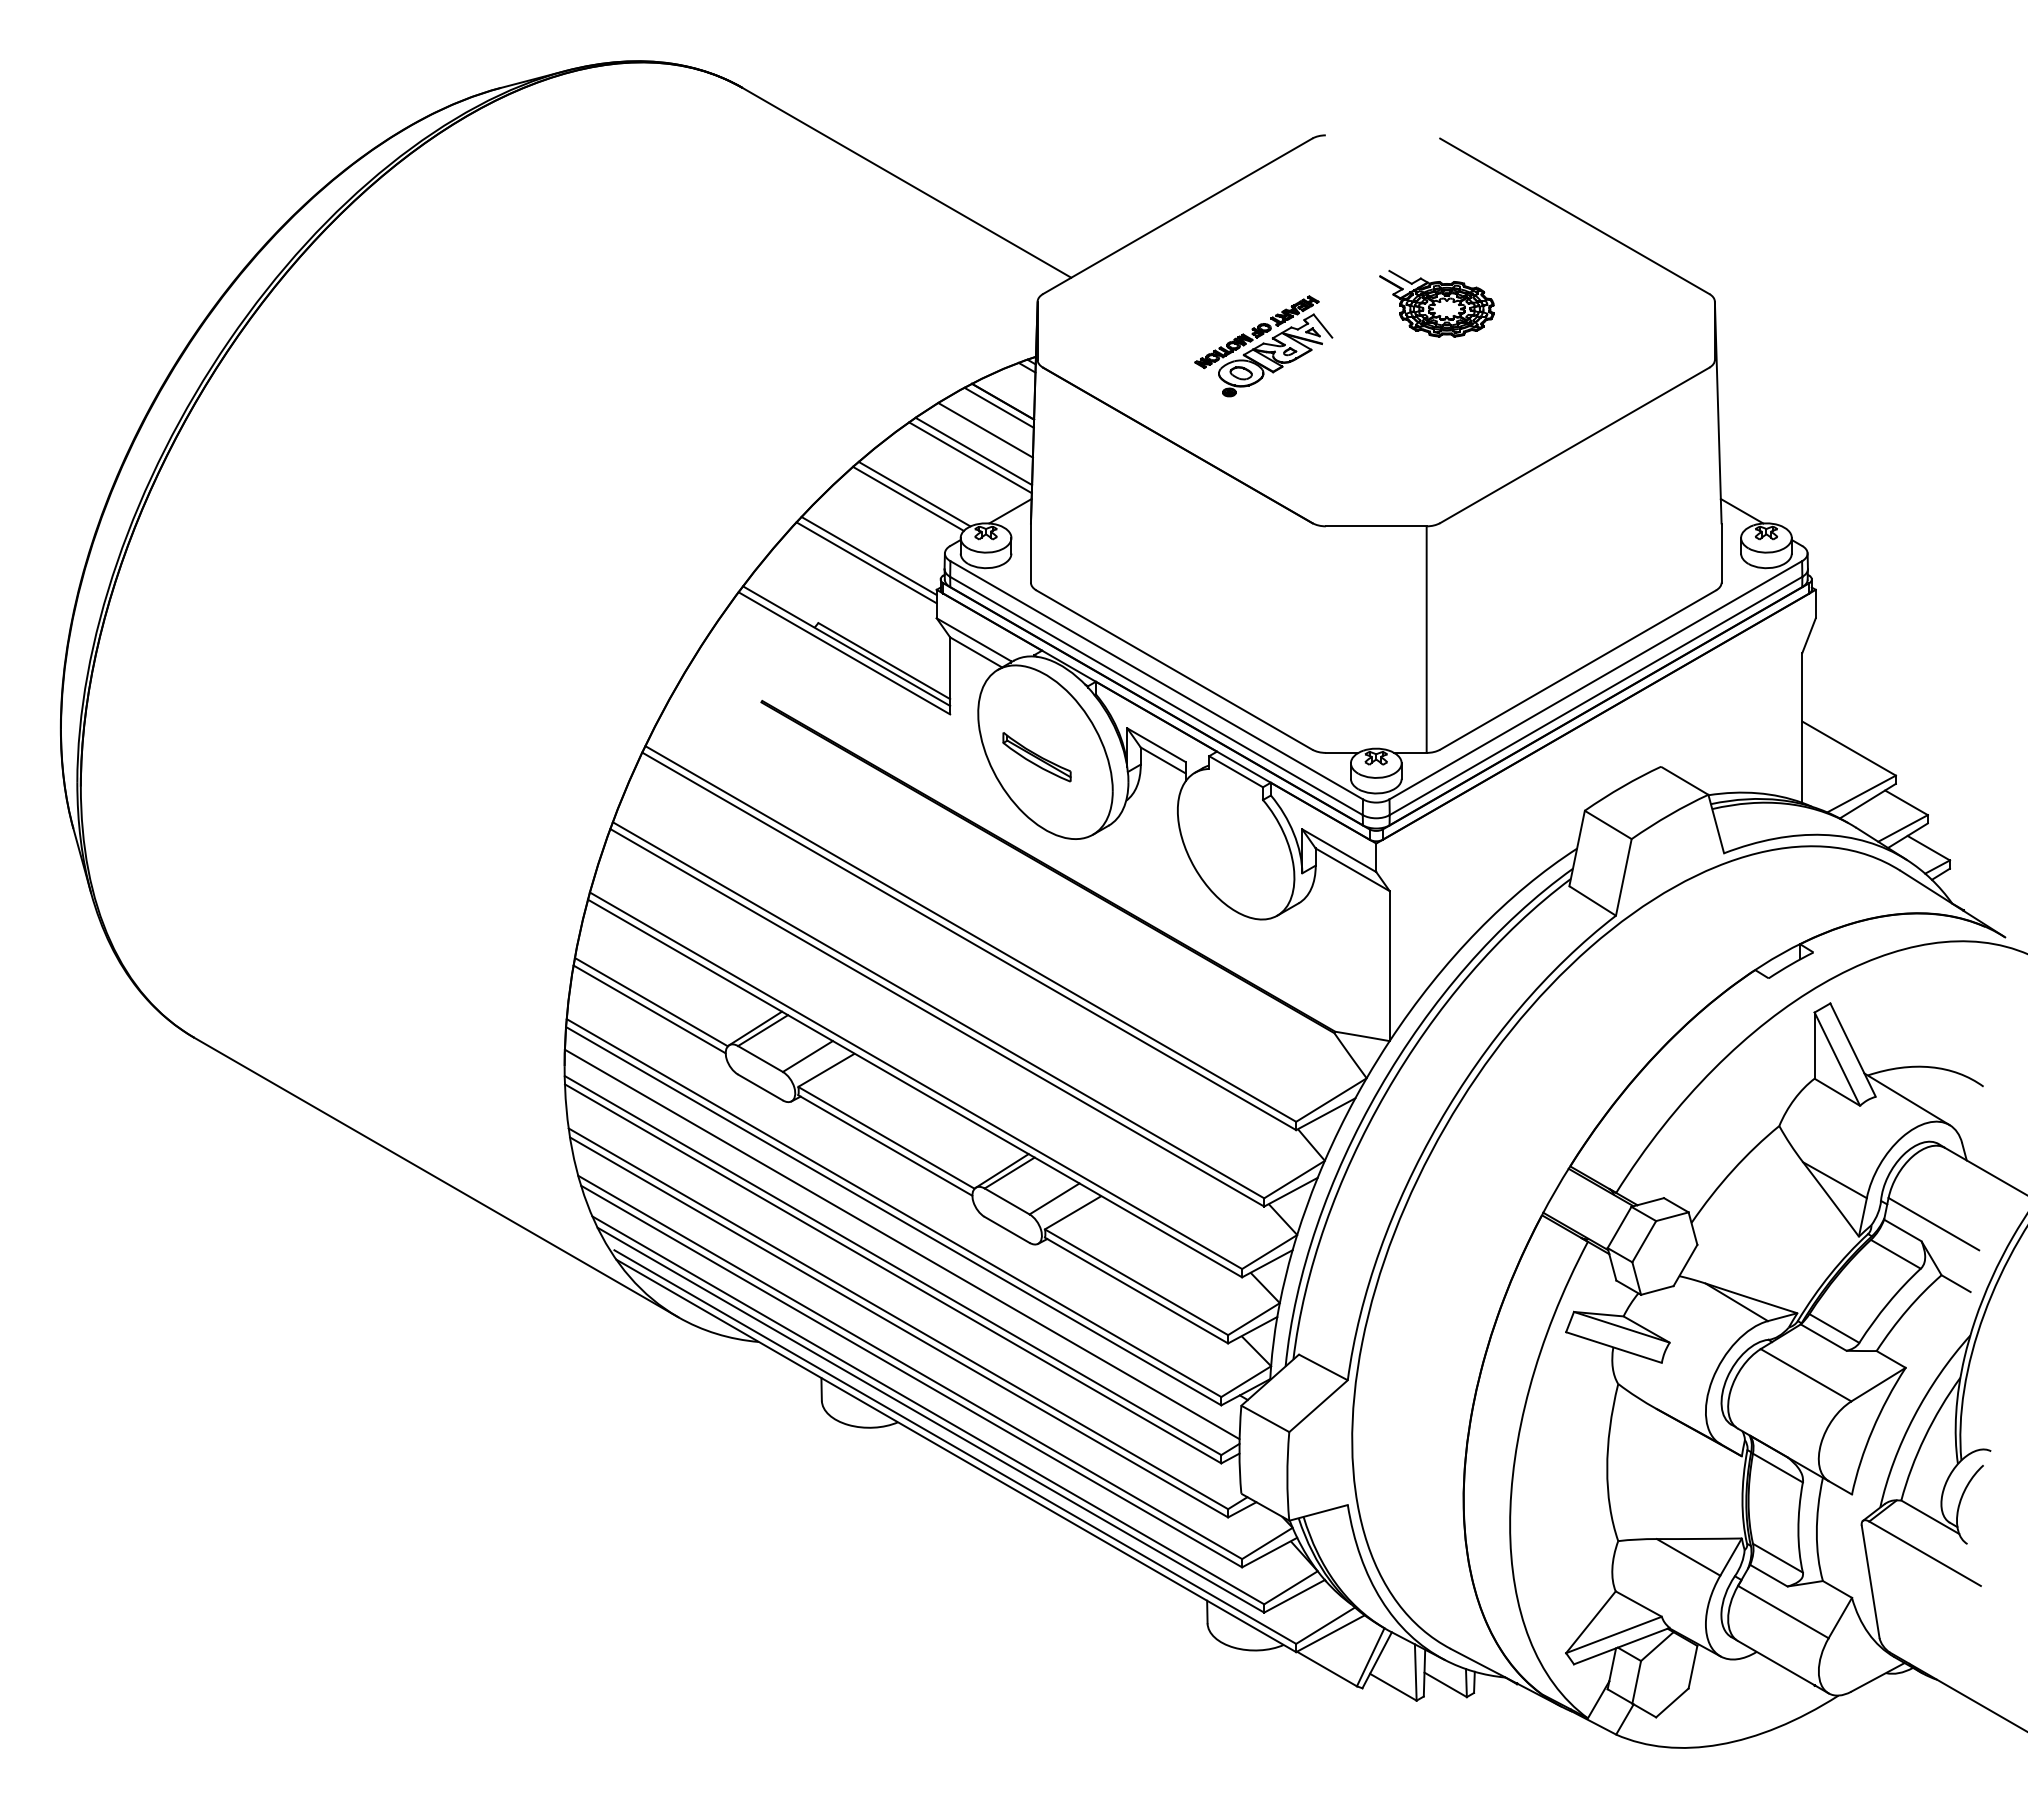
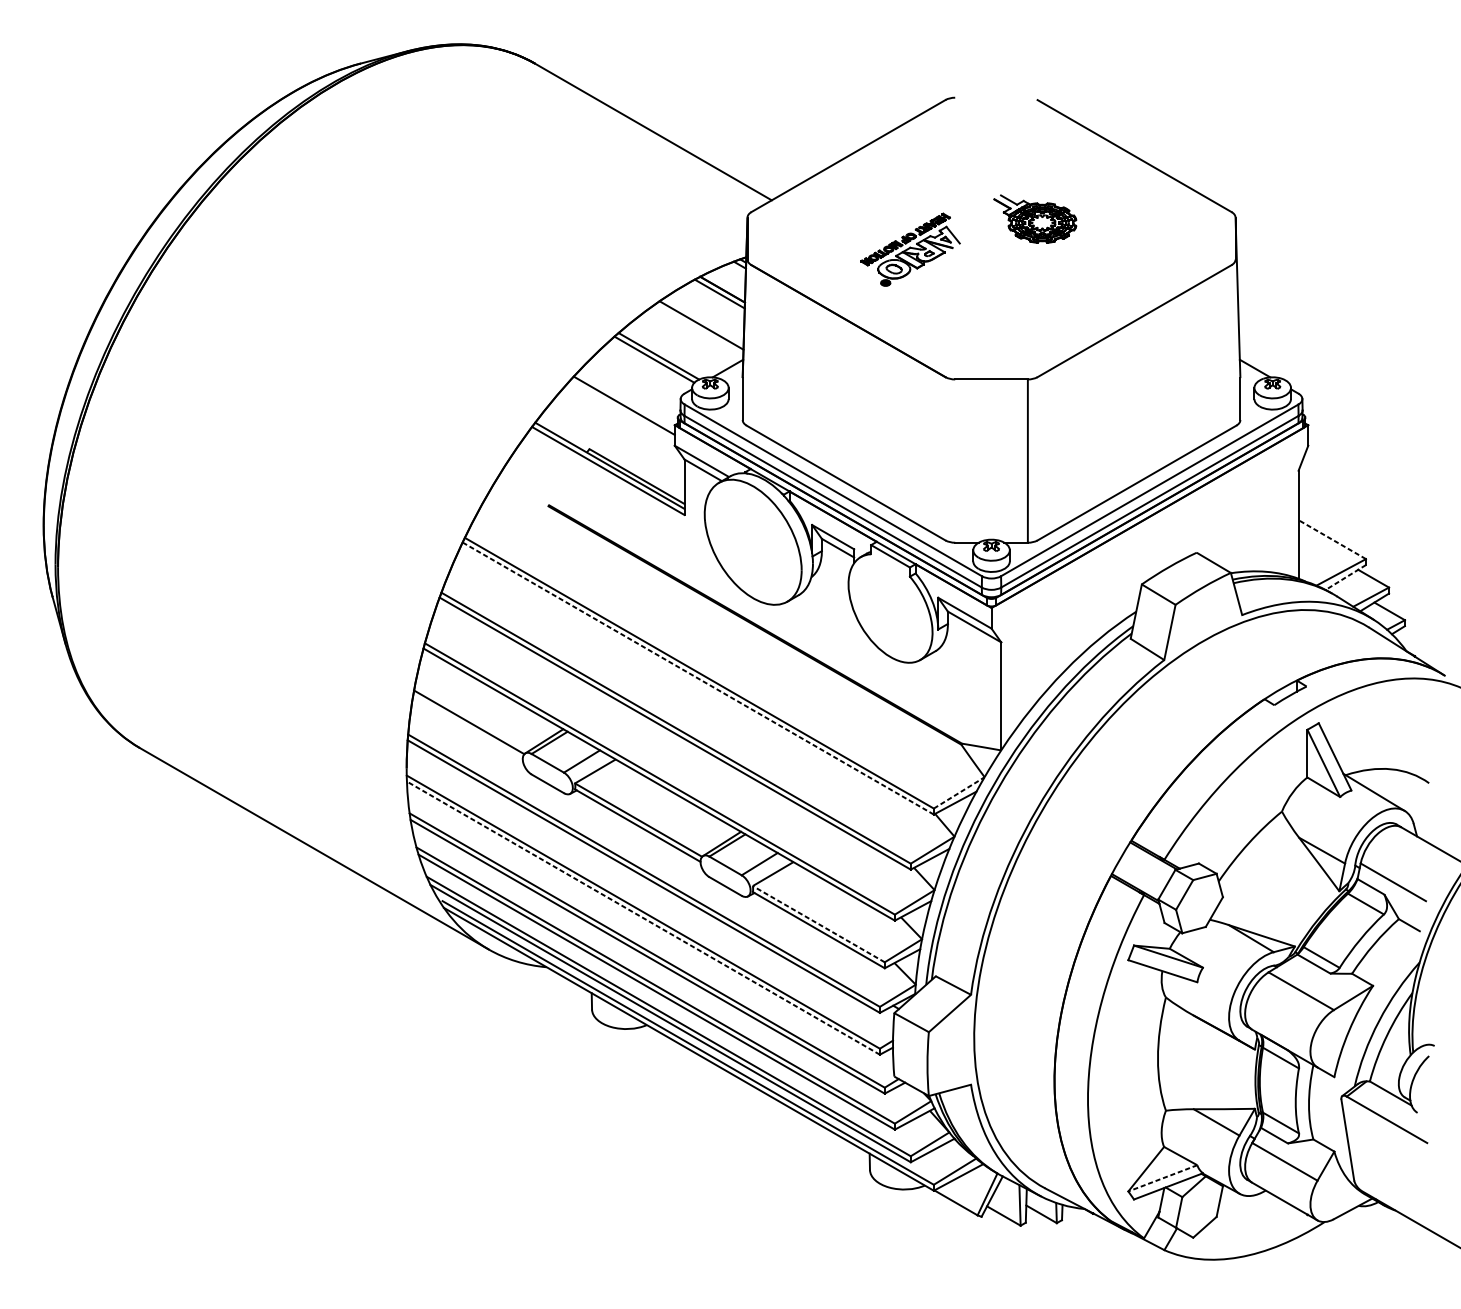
line: (985, 430) -> (709, 310), removed
line: (970, 457) -> (699, 329), removed
line: (868, 555) -> (625, 400), removed
line: (1848, 748) -> (1331, 539), solid -> dashed
part: (1036, 757) -> (746, 546), removed
line: (1867, 801) -> (1345, 577), solid -> dashed
line: (969, 941) -> (698, 678), solid -> dashed
line: (649, 1009) -> (467, 727), removed
line: (1331, 1099) -> (959, 792), solid -> dashed
line: (901, 1244) -> (649, 896), removed
line: (893, 1273) -> (643, 917), solid -> dashed
line: (1136, 1282) -> (818, 924), solid -> dashed
line: (1613, 1635) -> (1162, 1178), solid -> dashed

